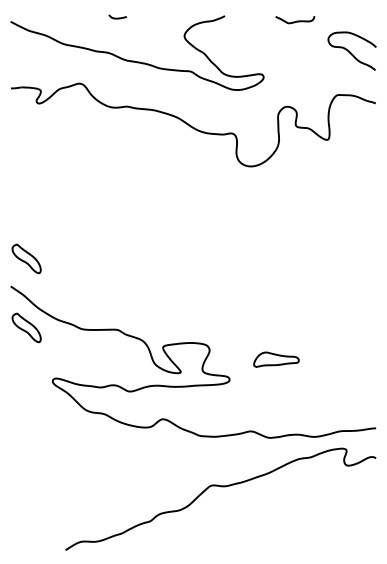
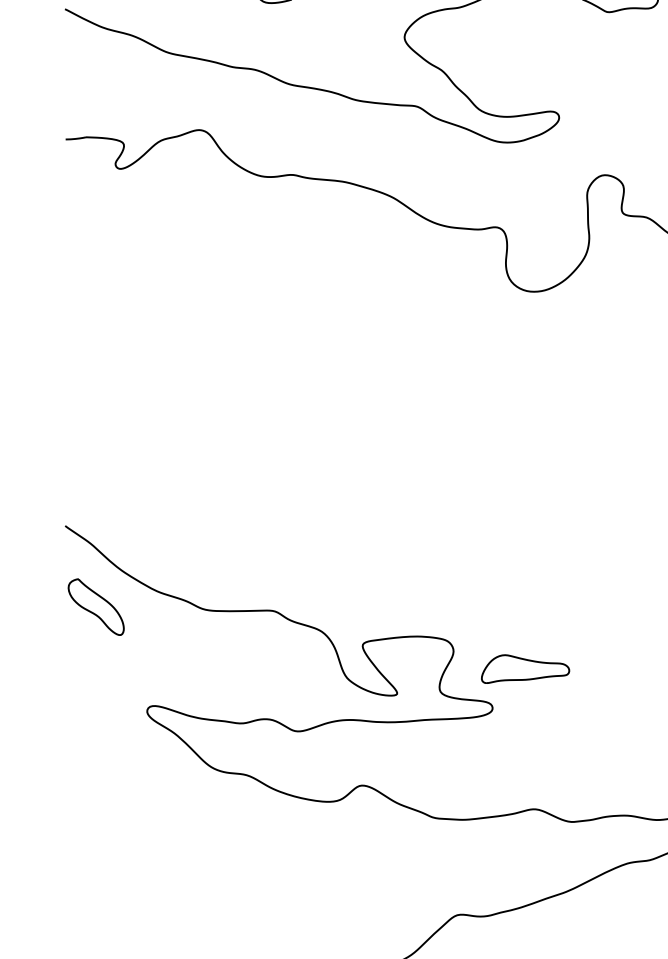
part: (26, 258) -> (95, 471), removed
part: (276, 359) -> (525, 668), moved

